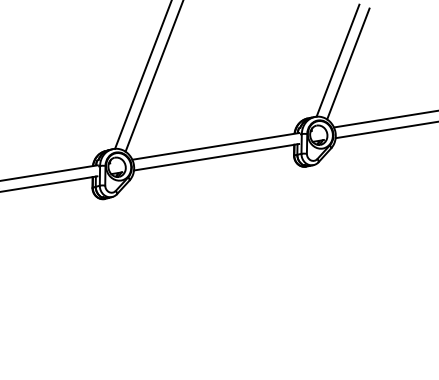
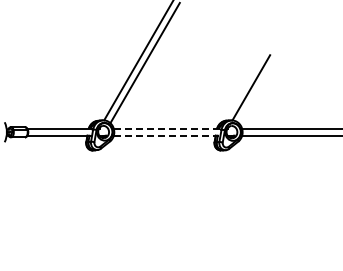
line: (348, 63) -> (257, 90), removed
line: (216, 145) -> (167, 128), solid -> dashed
line: (216, 156) -> (166, 135), solid -> dashed

